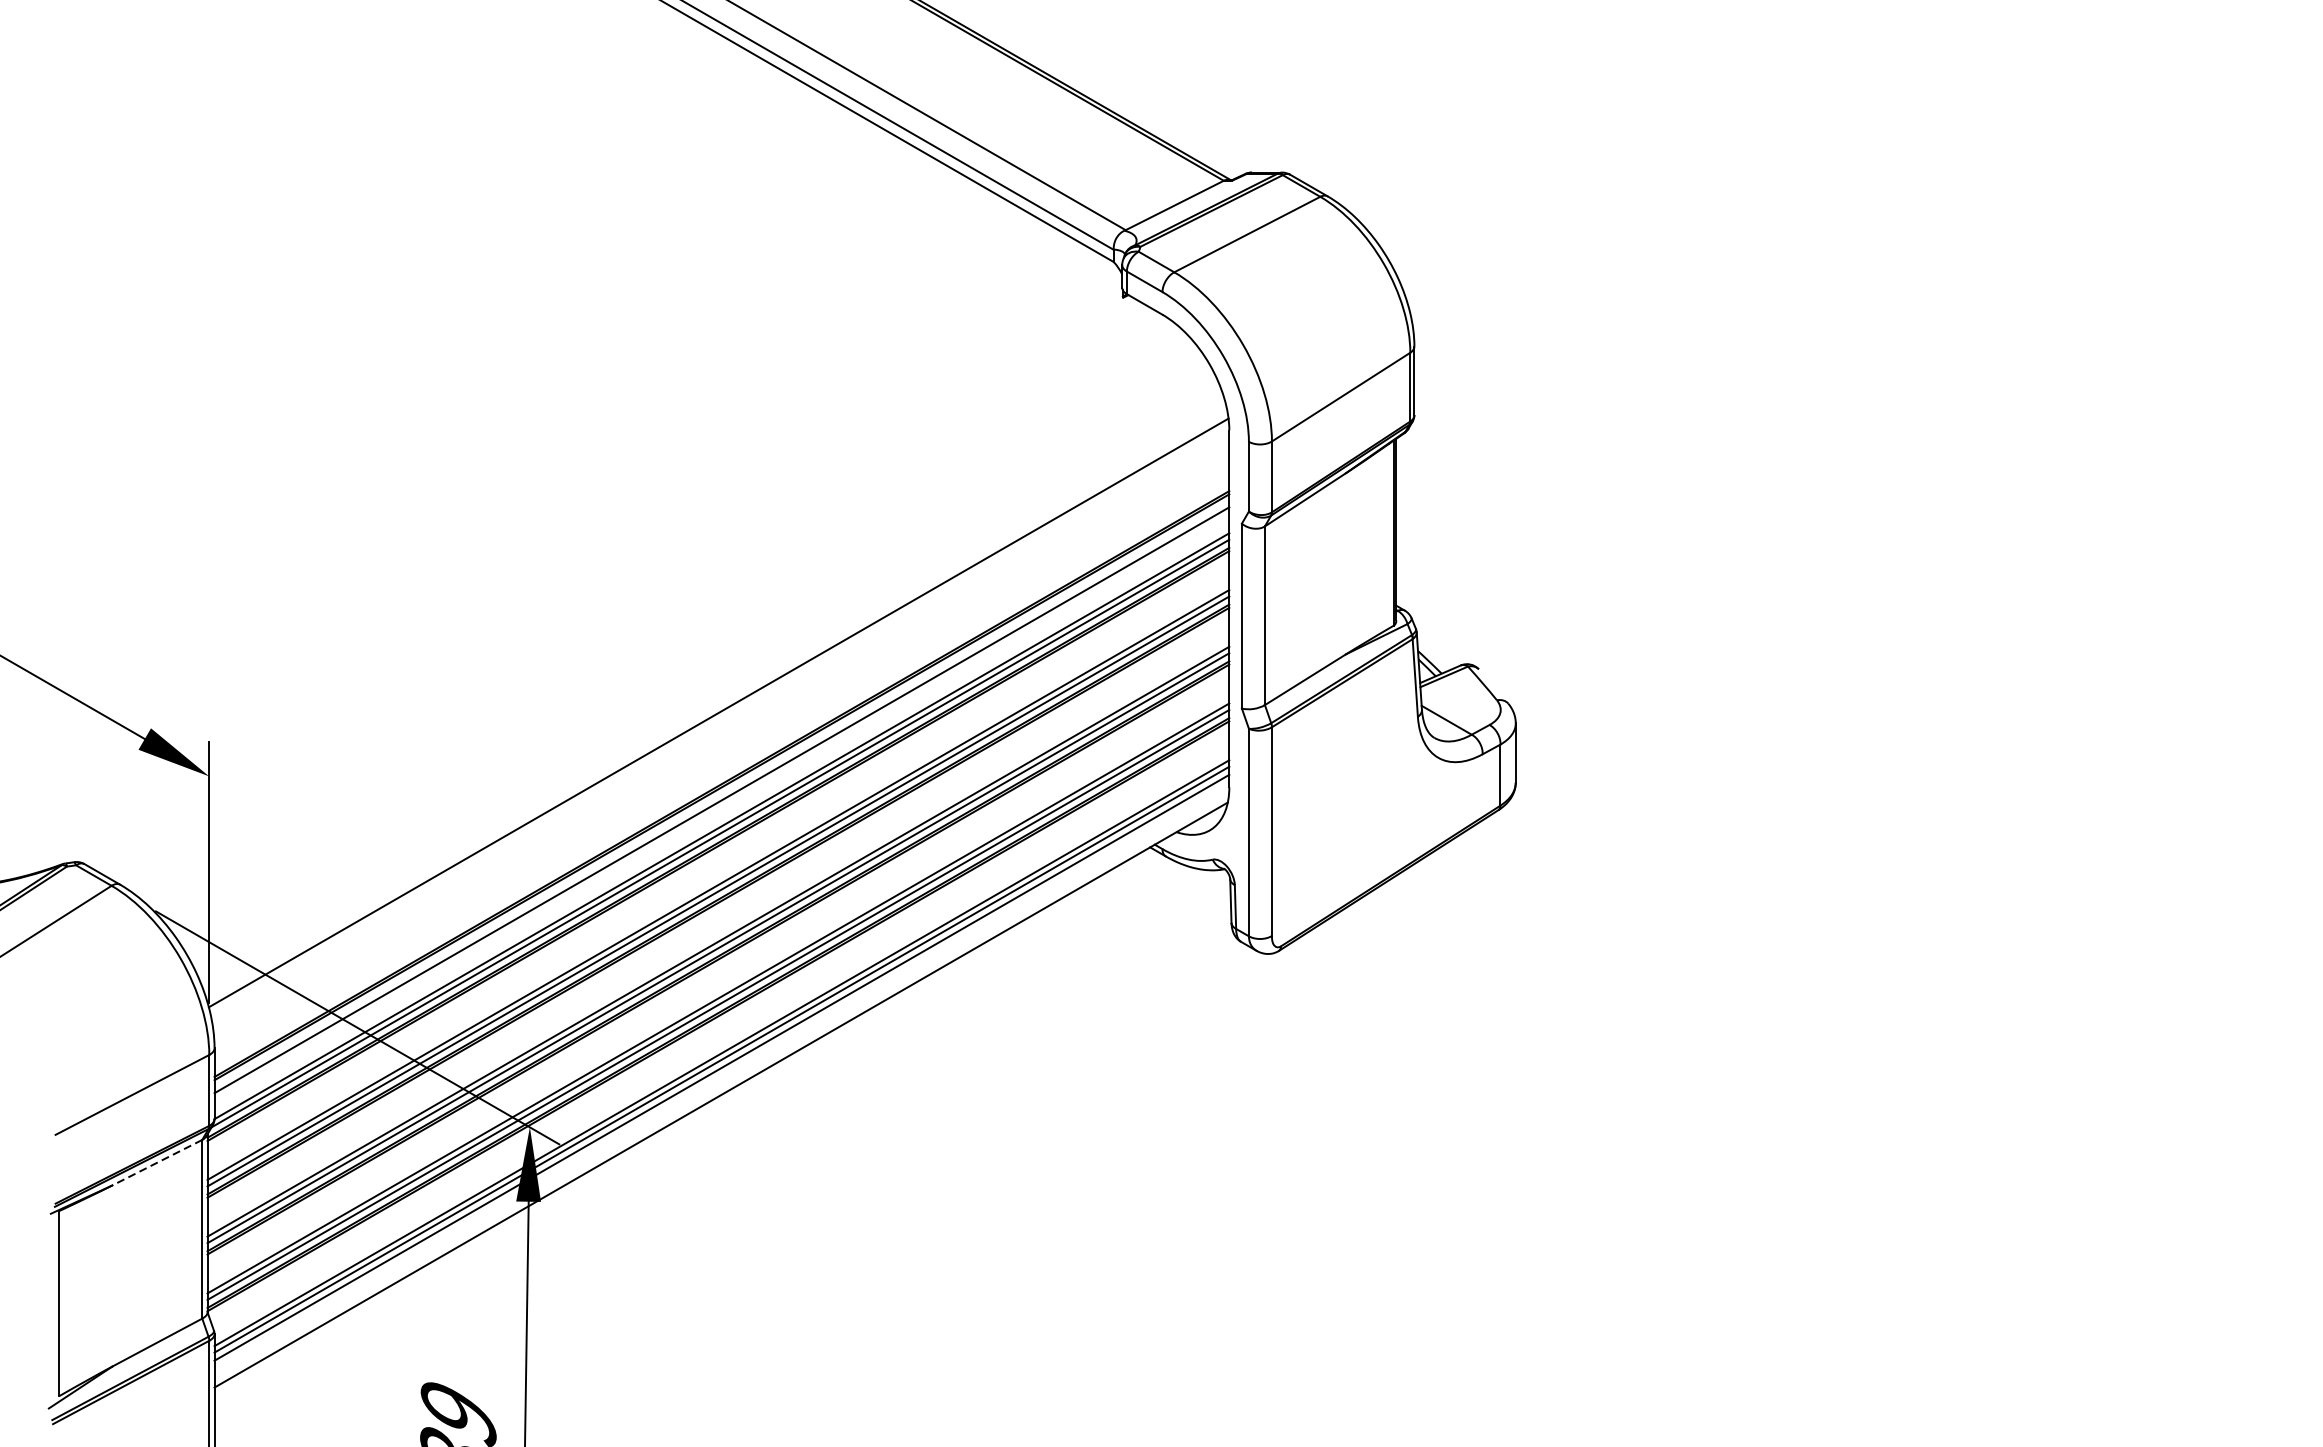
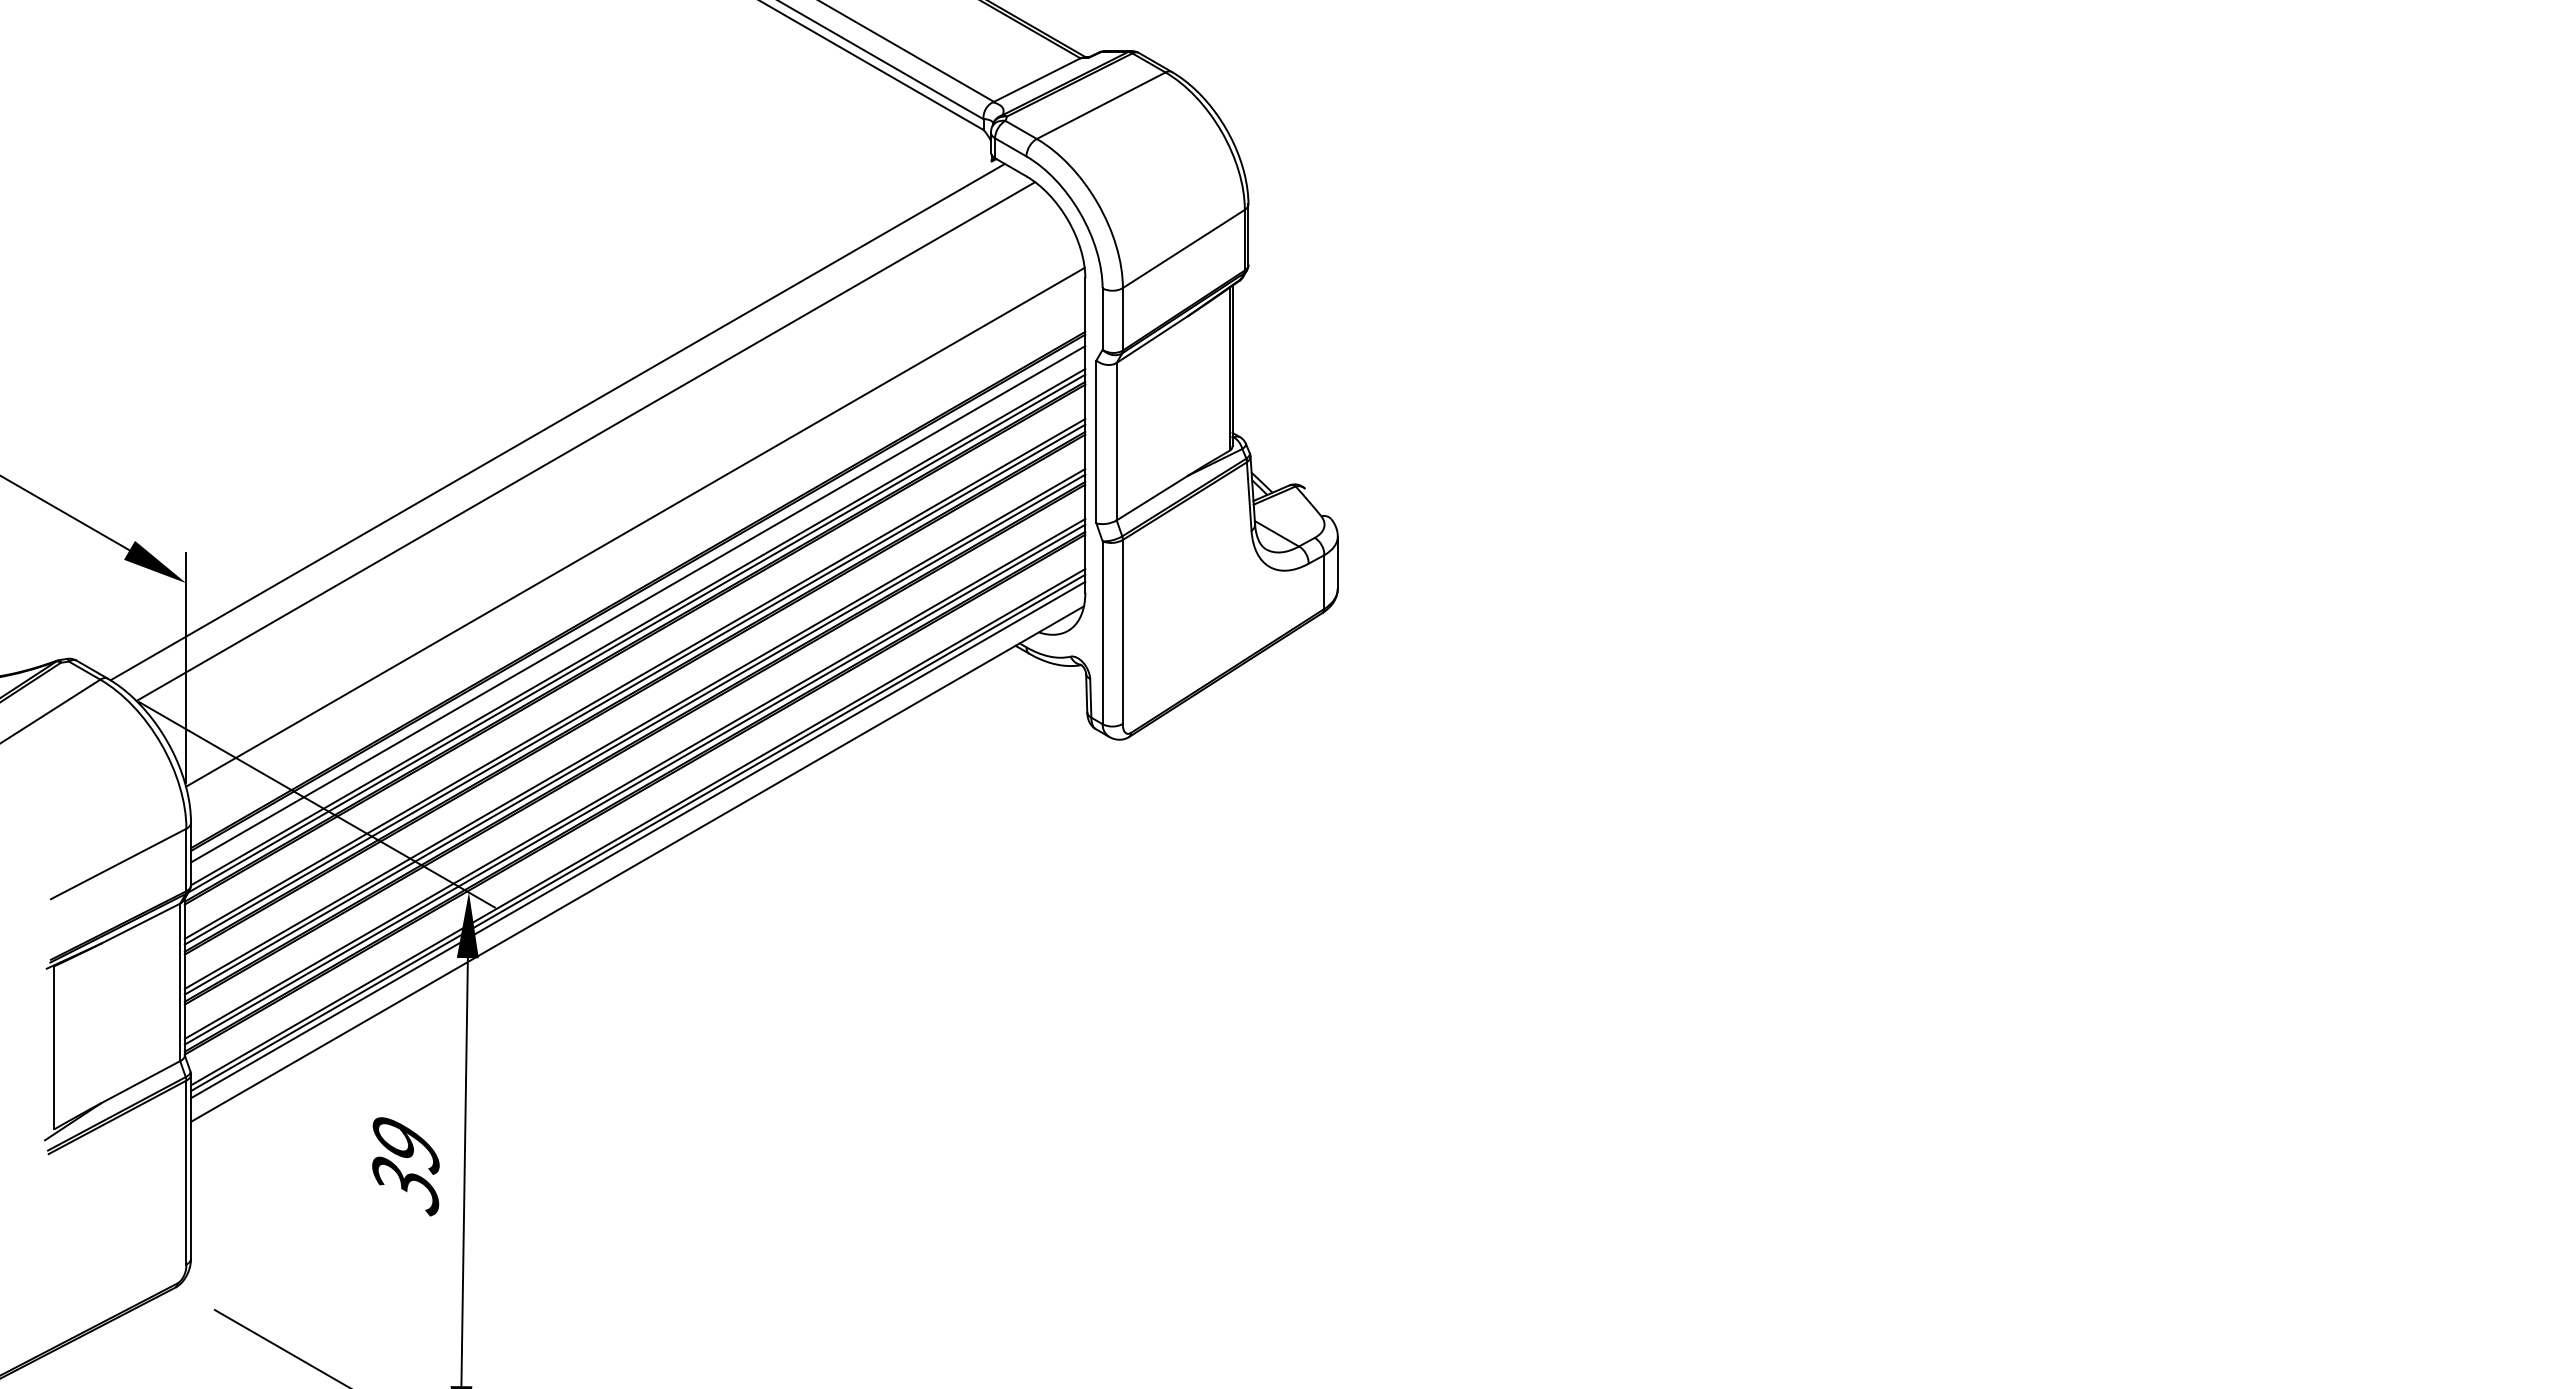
line: (630, 592) -> (557, 421), added
line: (662, 615) -> (585, 441), added
line: (157, 1162) -> (140, 923), dashed -> solid

